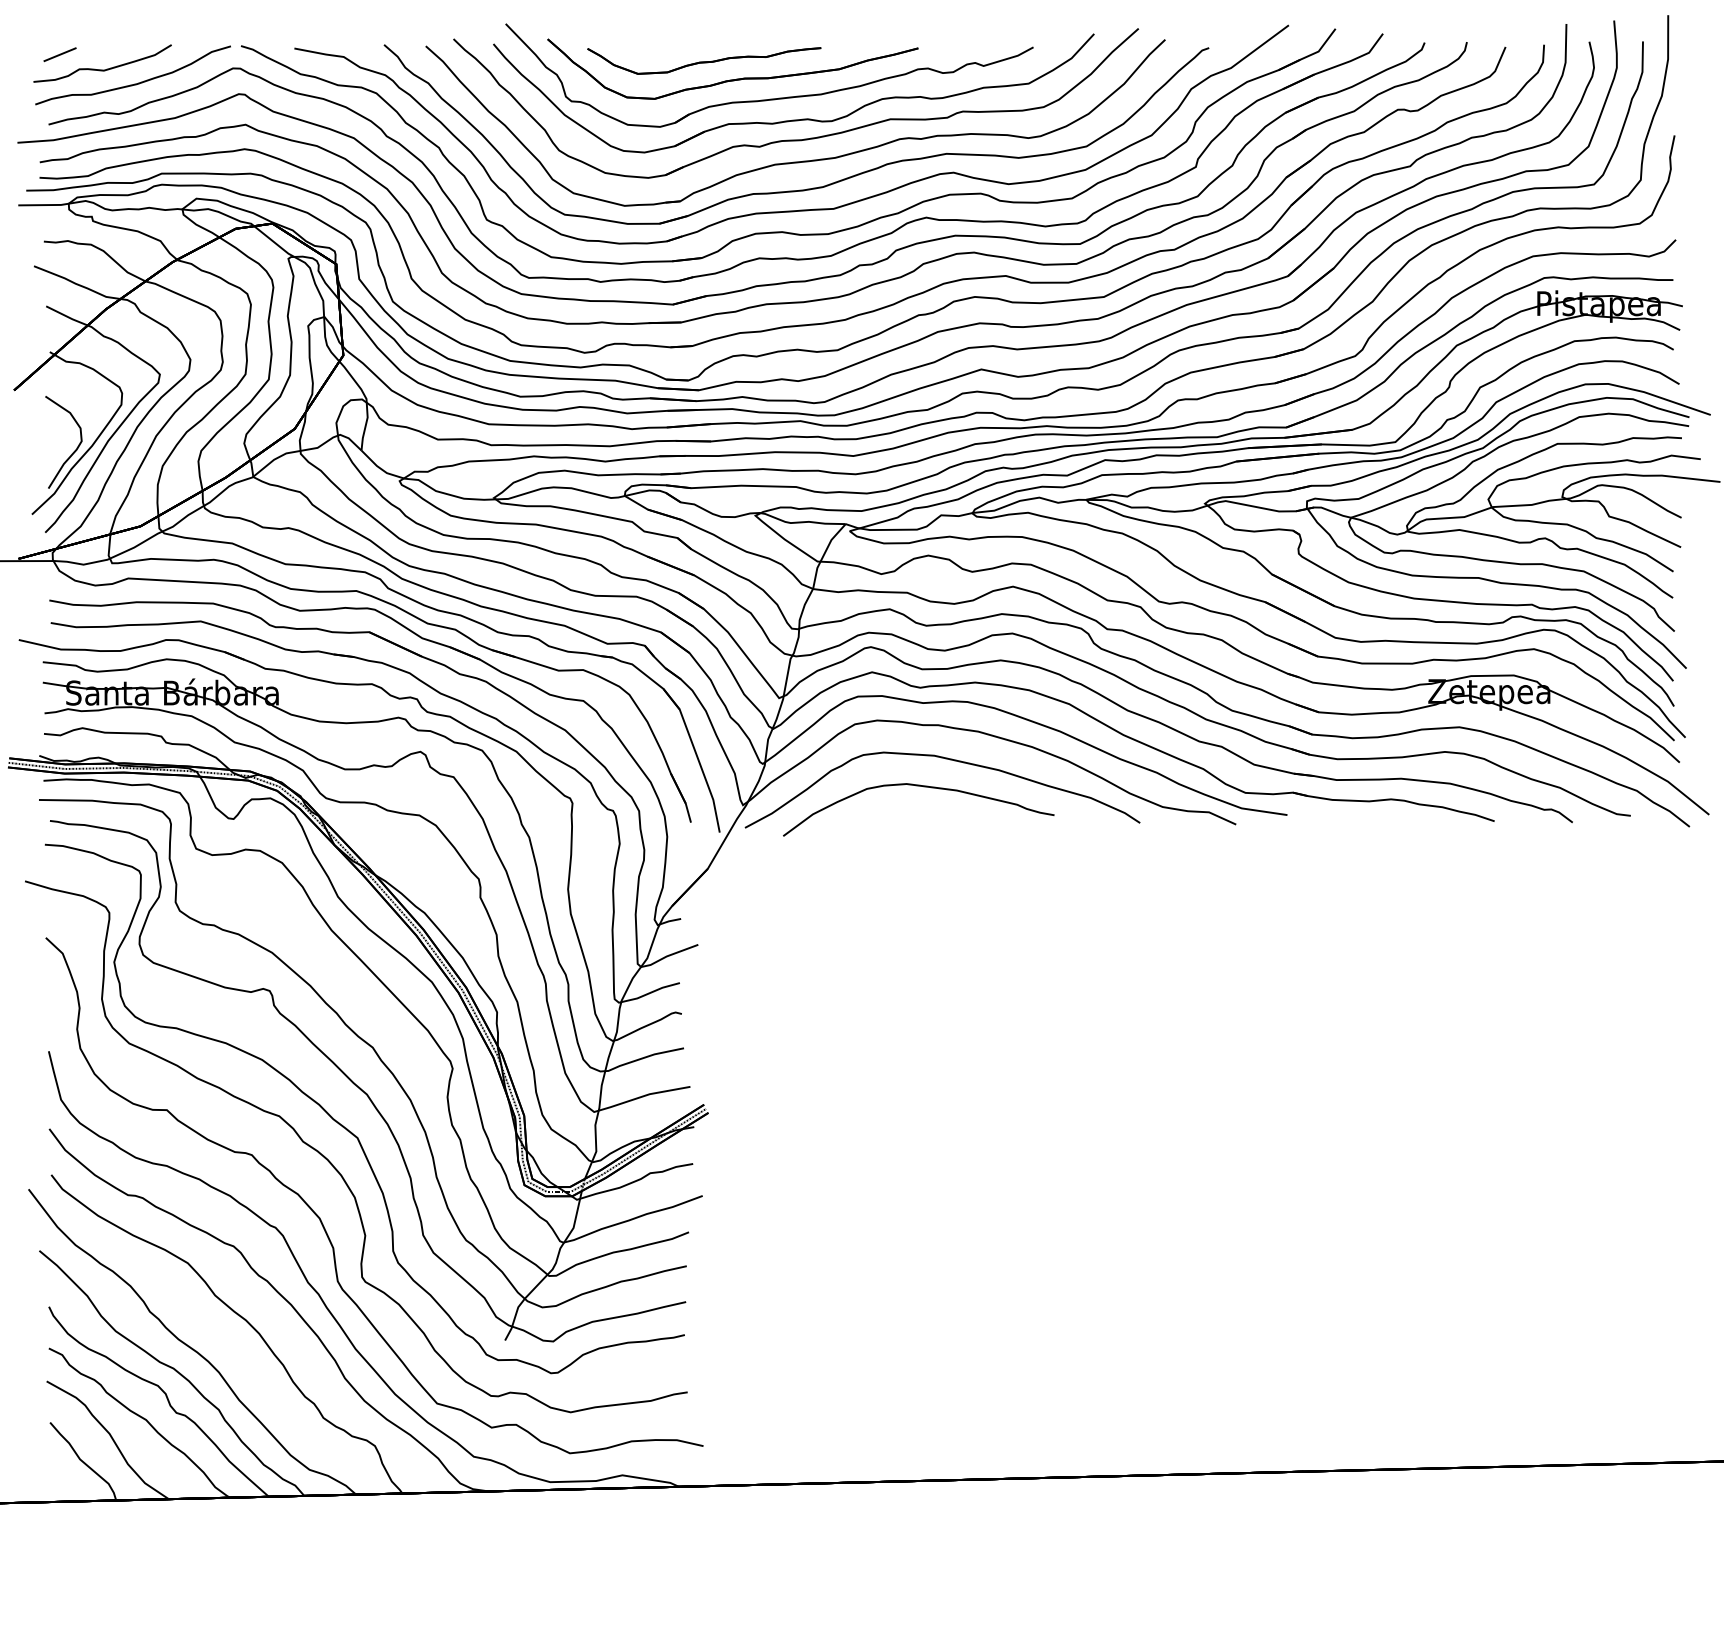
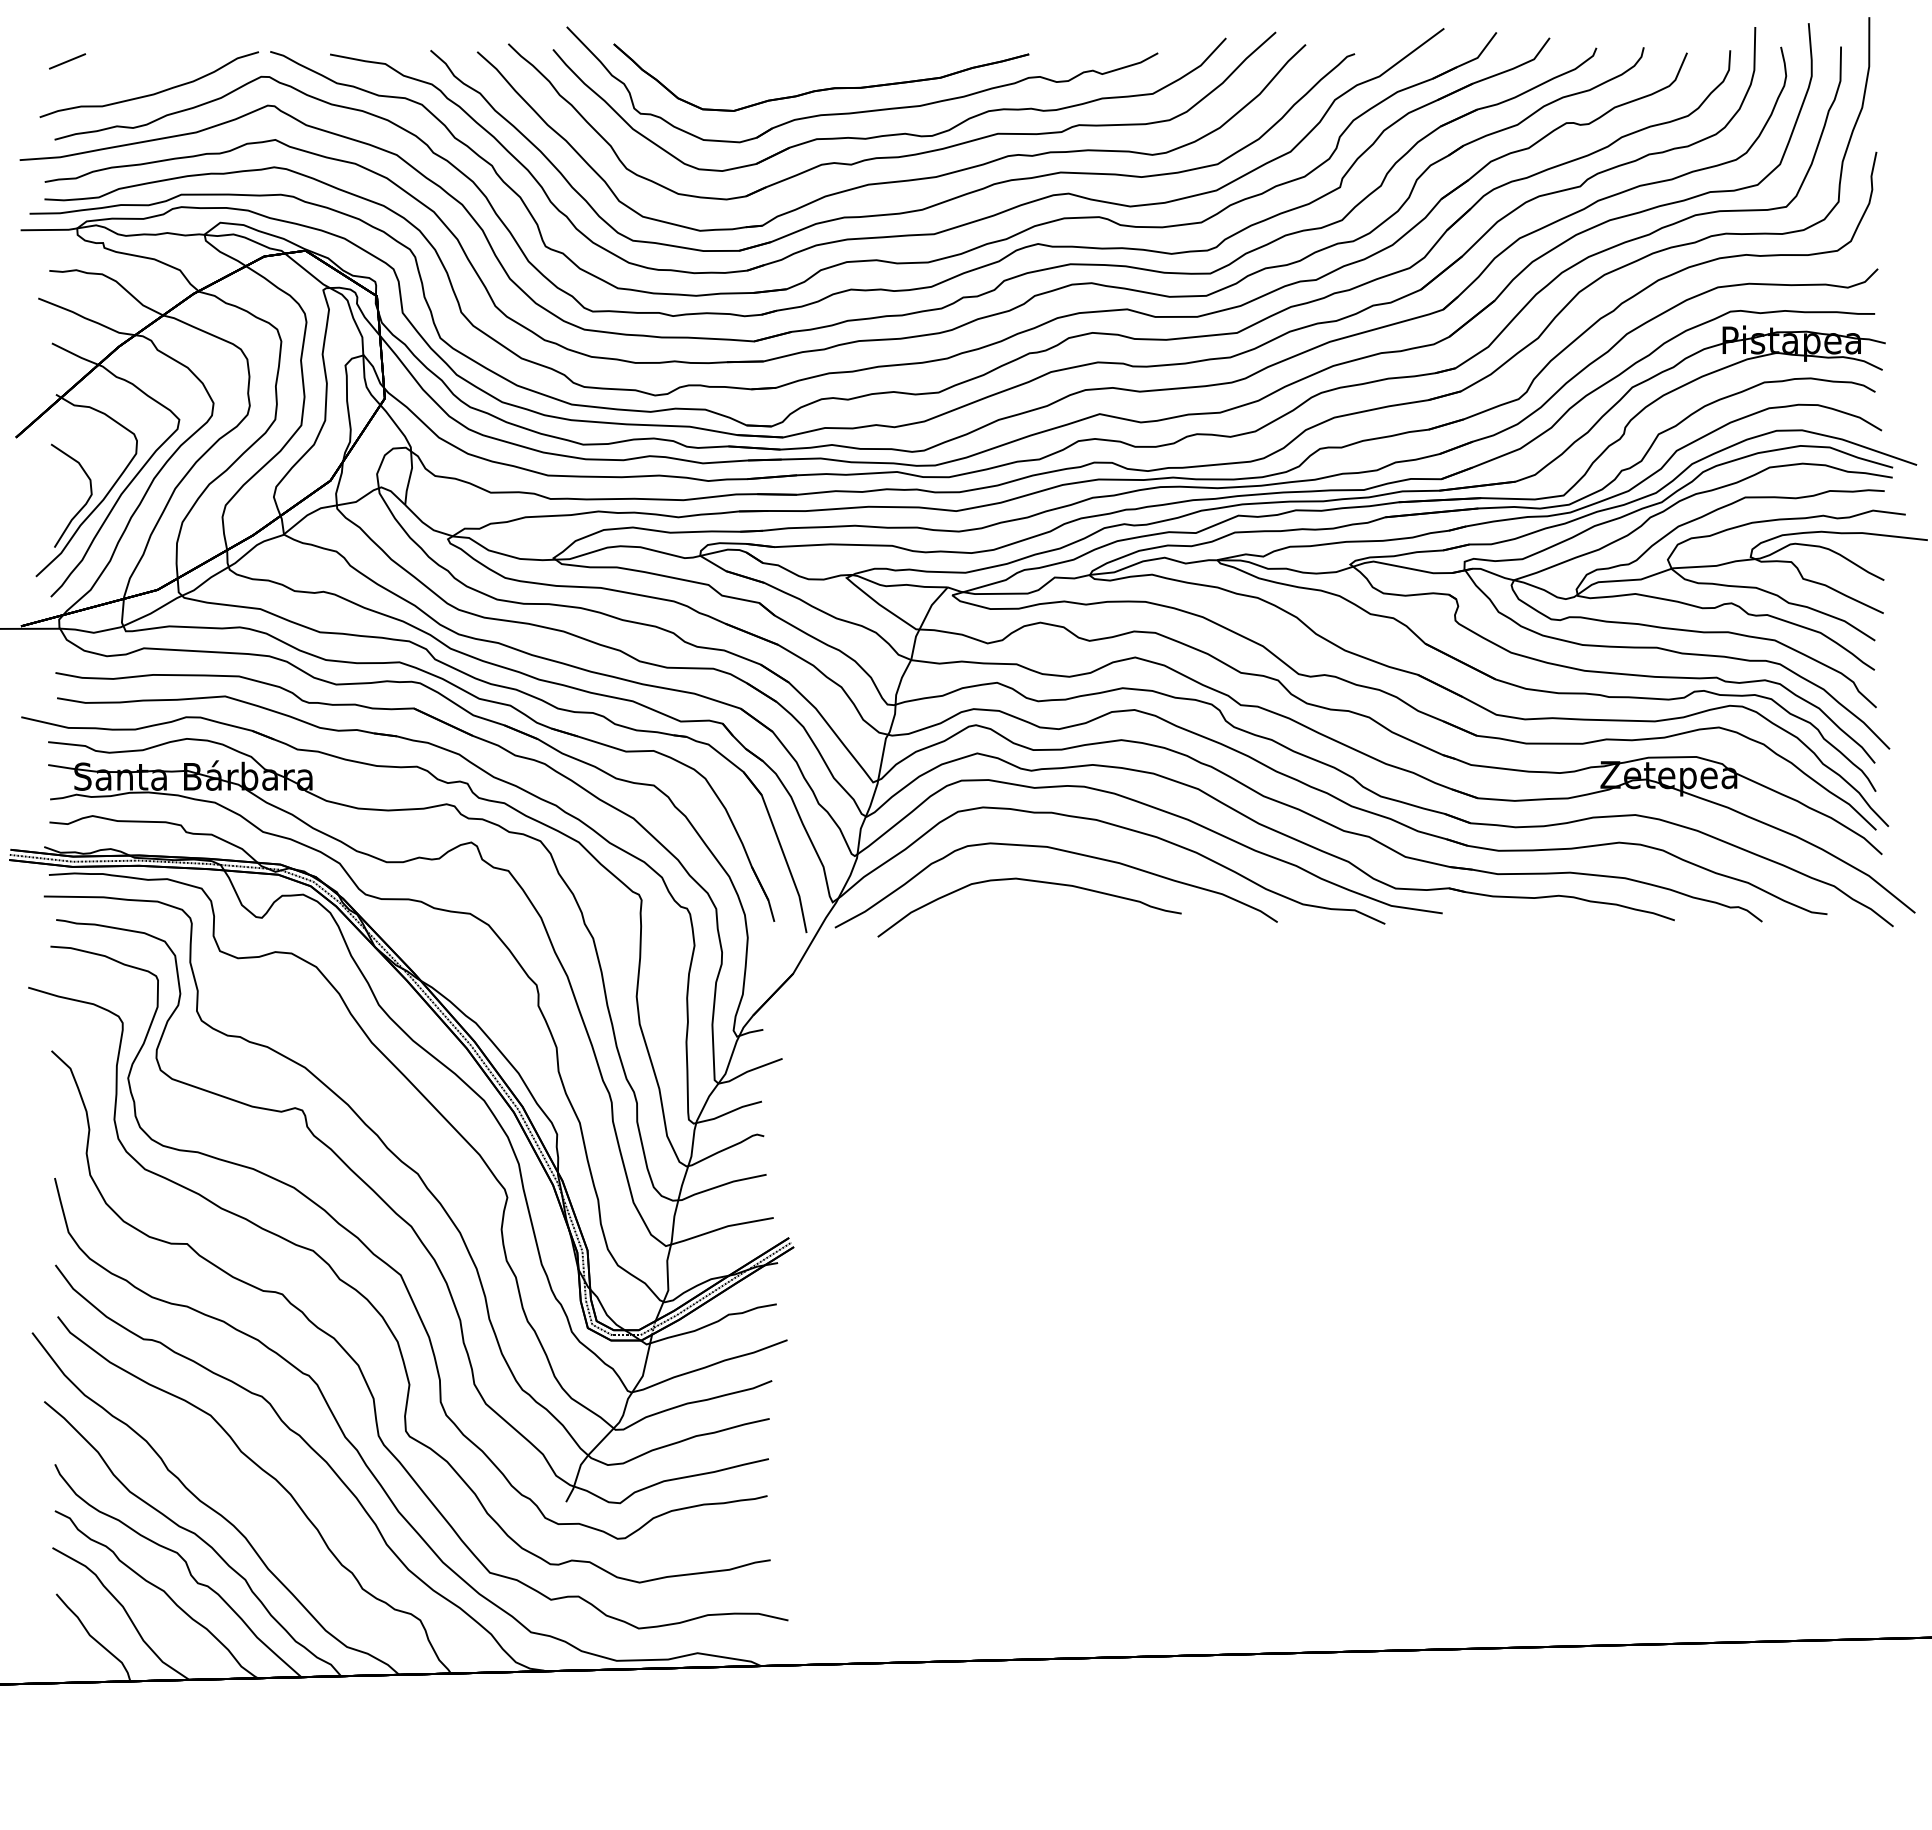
part: (704, 60) -> (789, 68), removed
curve: (102, 69) -> (114, 78), removed

